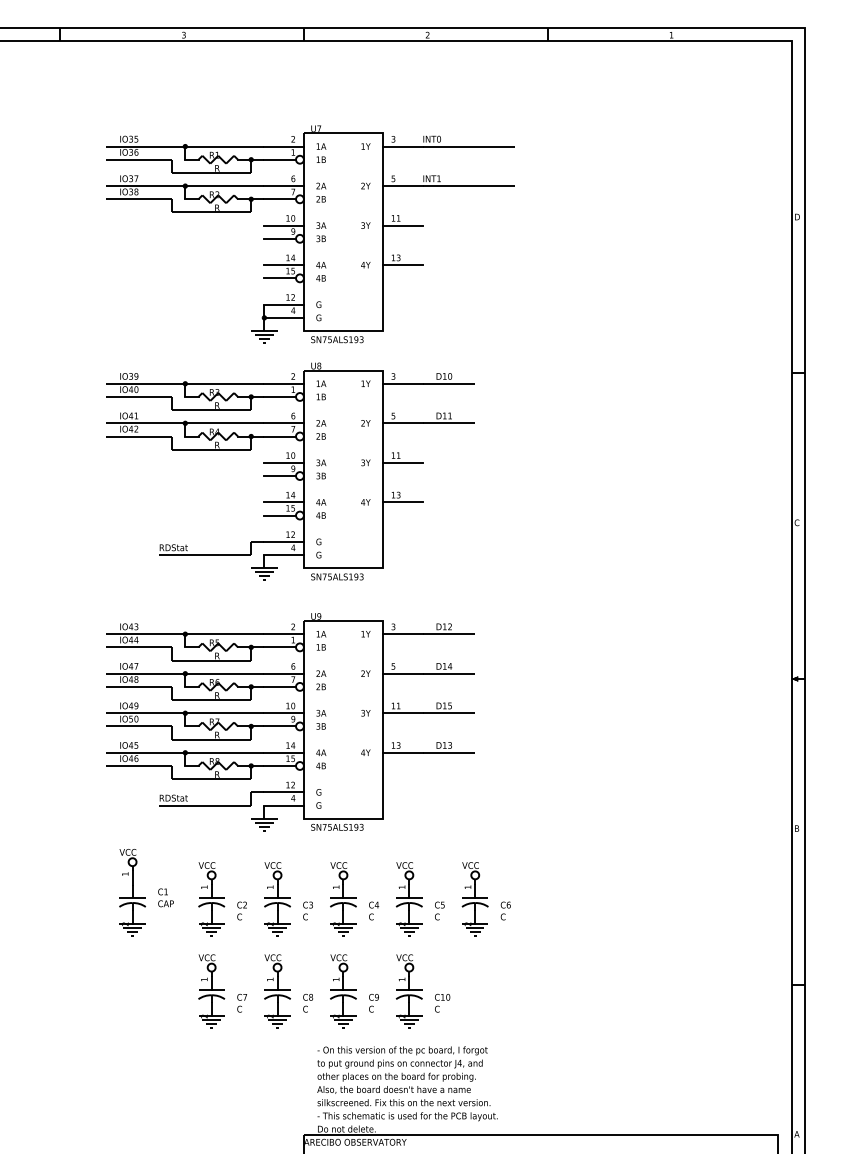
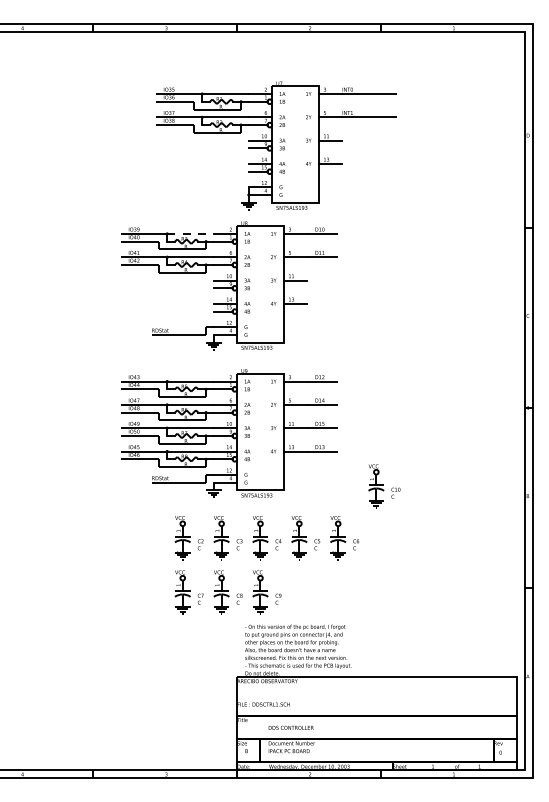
part: (311, 233) -> (276, 145), moved
line: (226, 383) -> (191, 233), solid -> dashed
part: (146, 893) -> (144, 534), removed
part: (423, 991) -> (384, 486), moved

